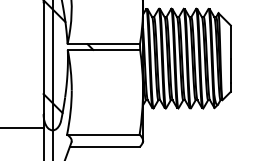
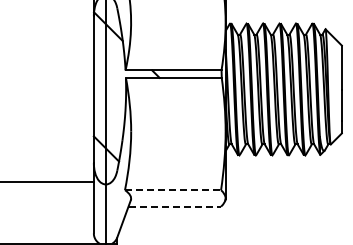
line: (103, 134) -> (173, 190), solid -> dashed
line: (105, 146) -> (175, 206), solid -> dashed

